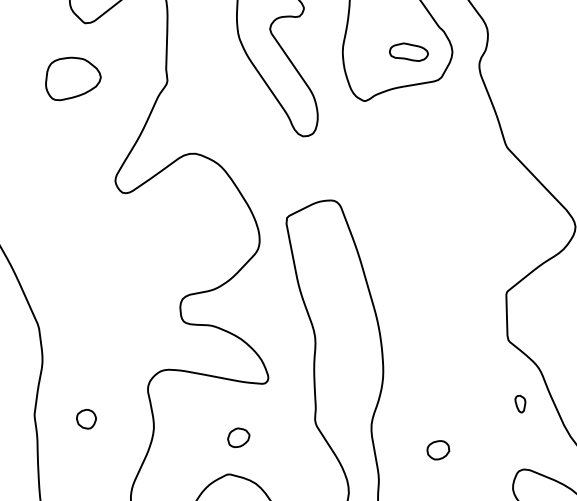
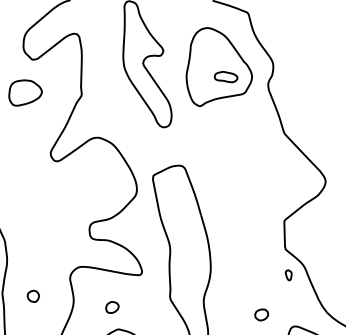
part: (520, 404) -> (288, 275), moved
part: (238, 437) -> (112, 307), moved
part: (438, 449) -> (261, 314), moved

